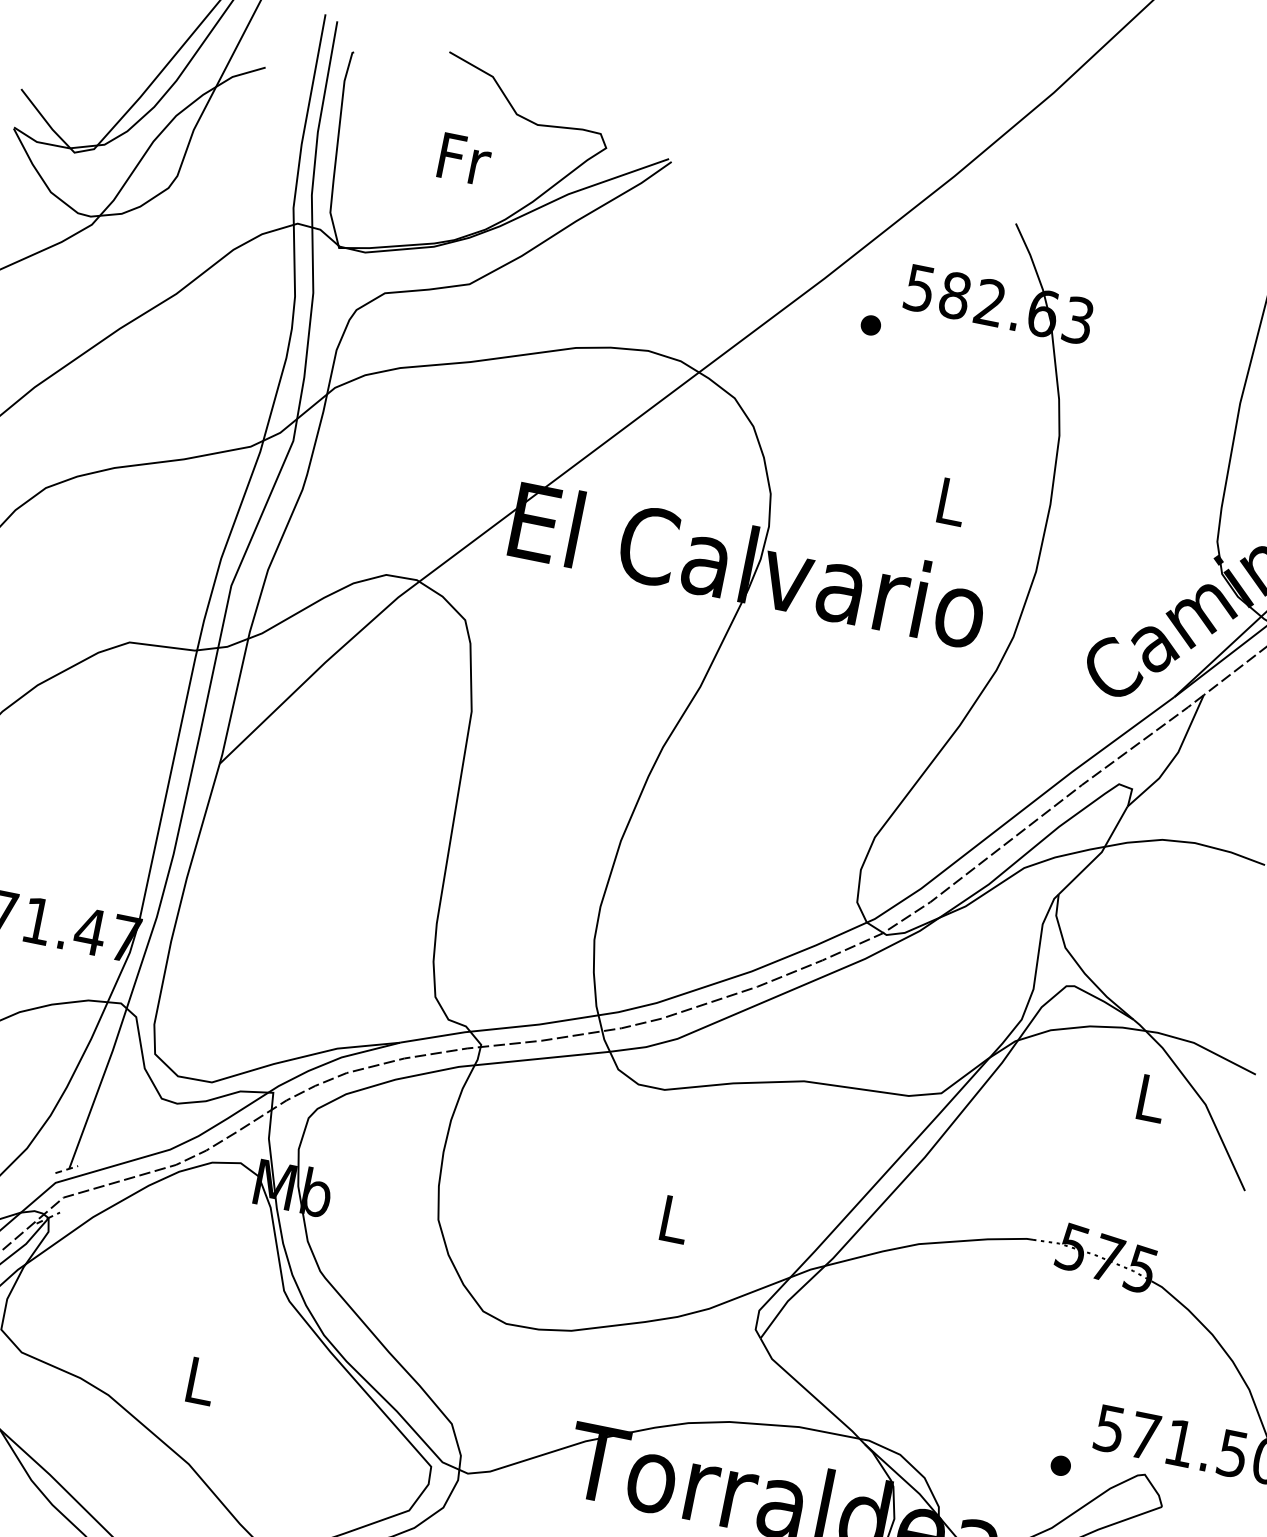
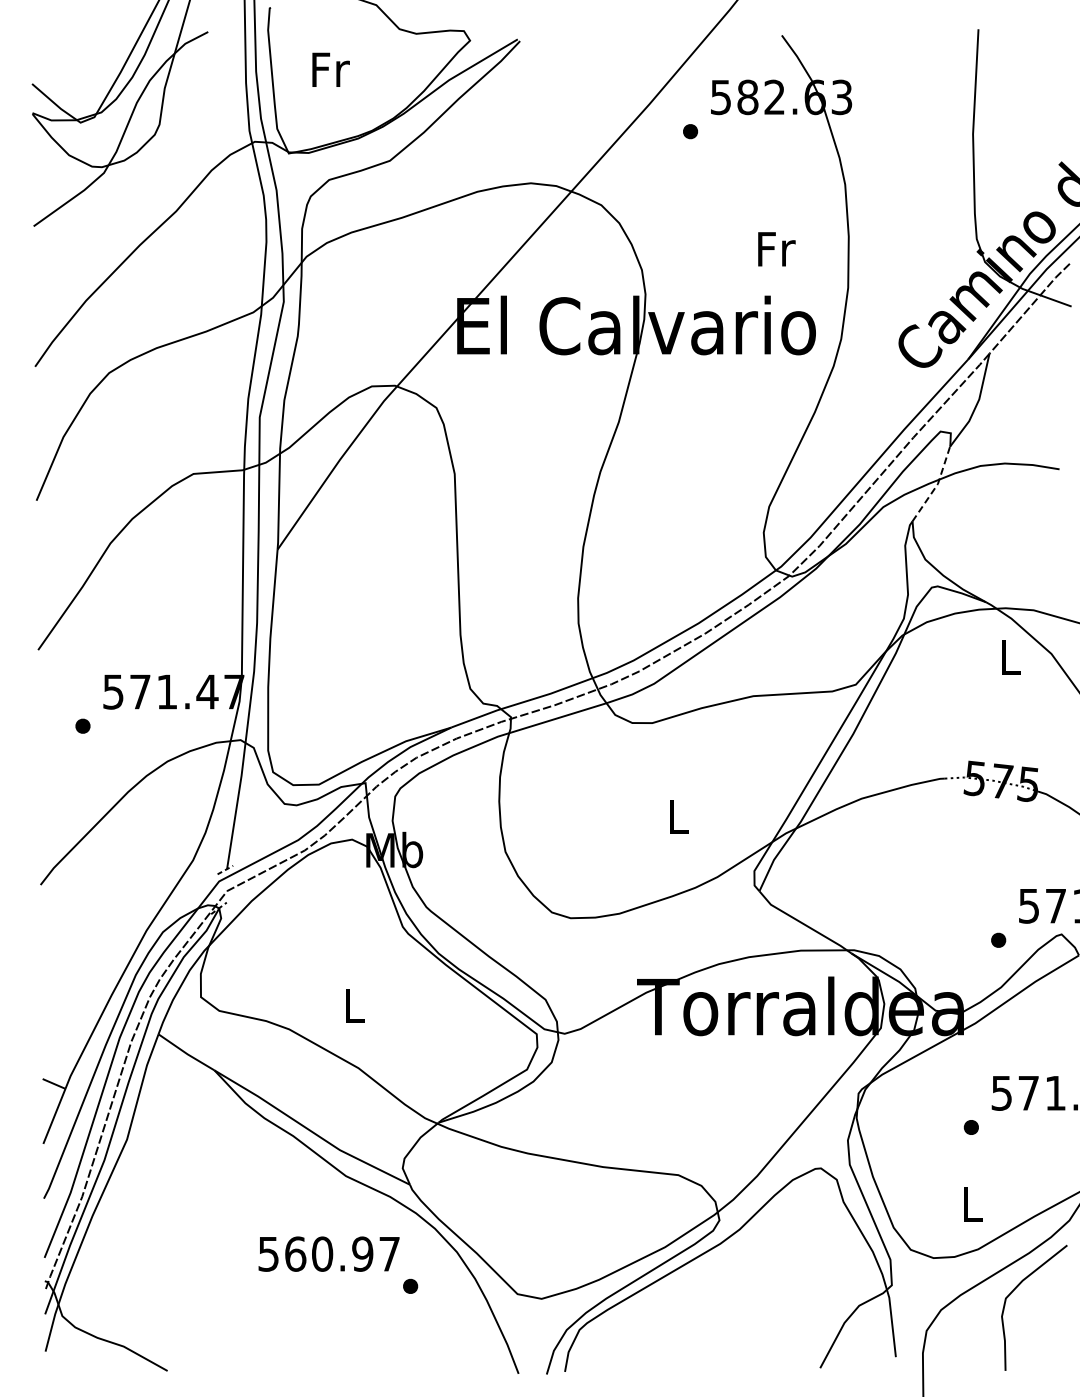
text: (464, 158) -> (330, 69), moved
text: (952, 502) -> (776, 249), L -> Fr
line: (1099, 853) -> (936, 485), solid -> dashed

